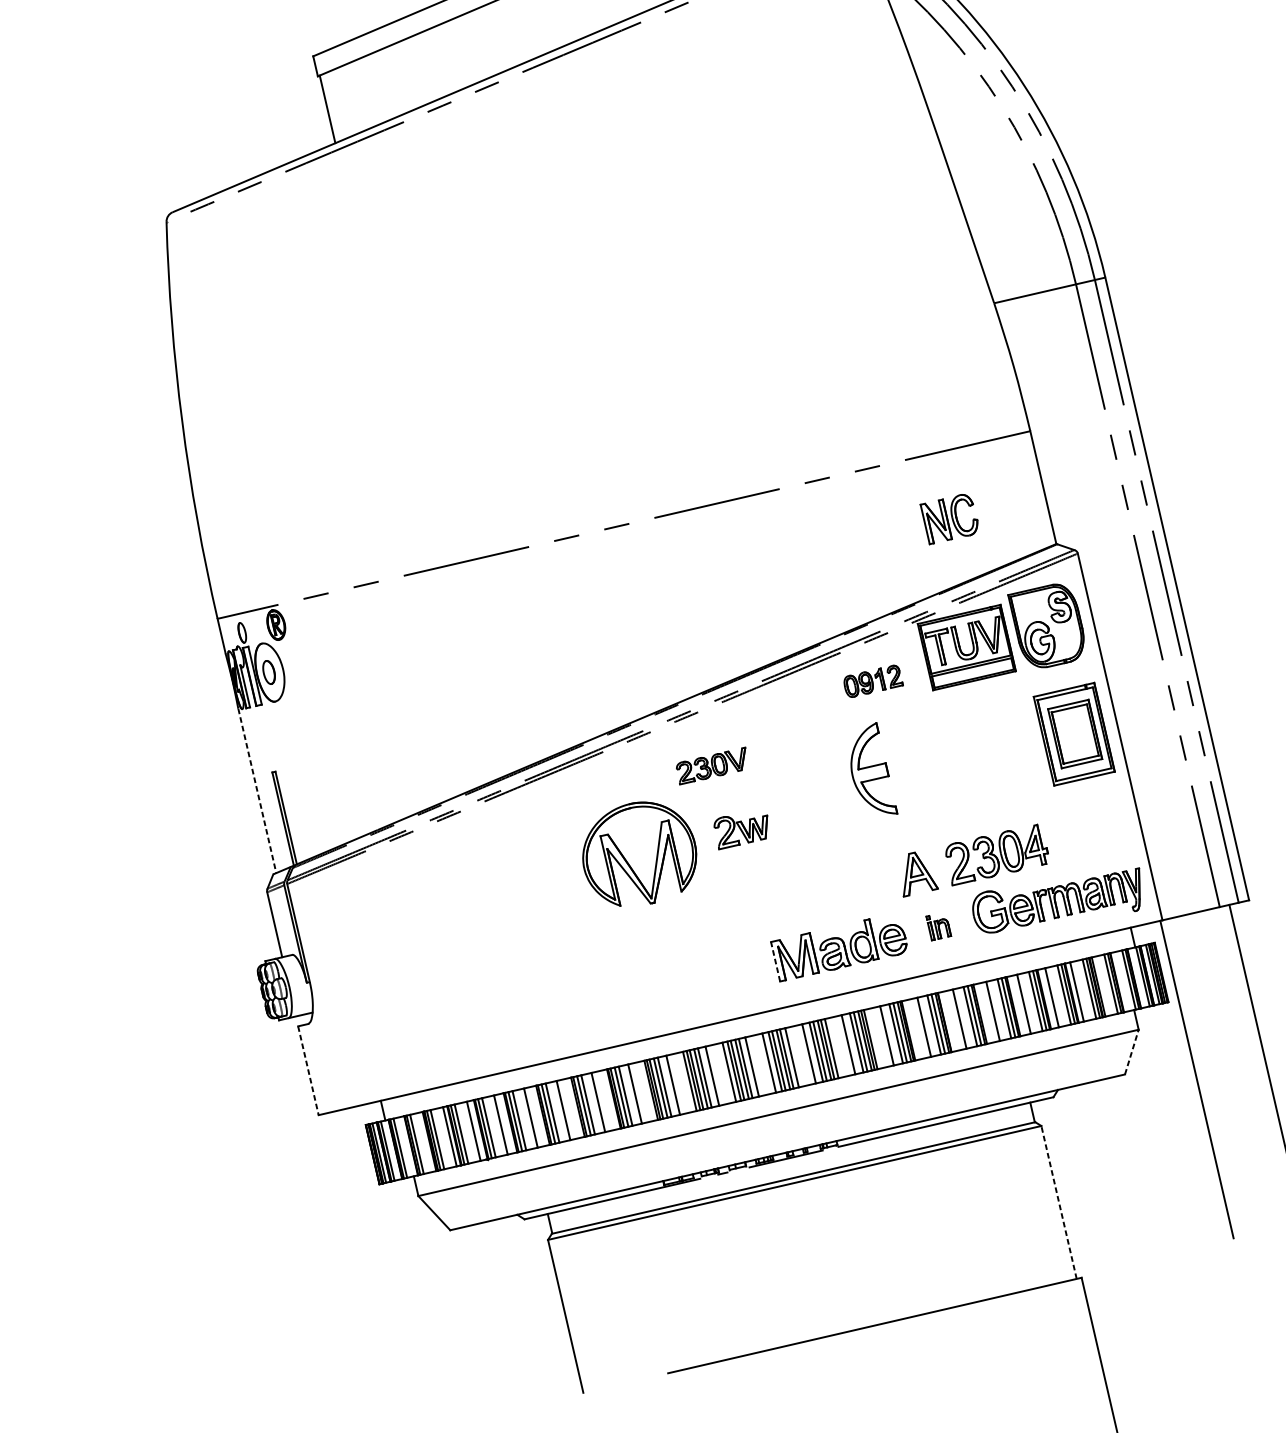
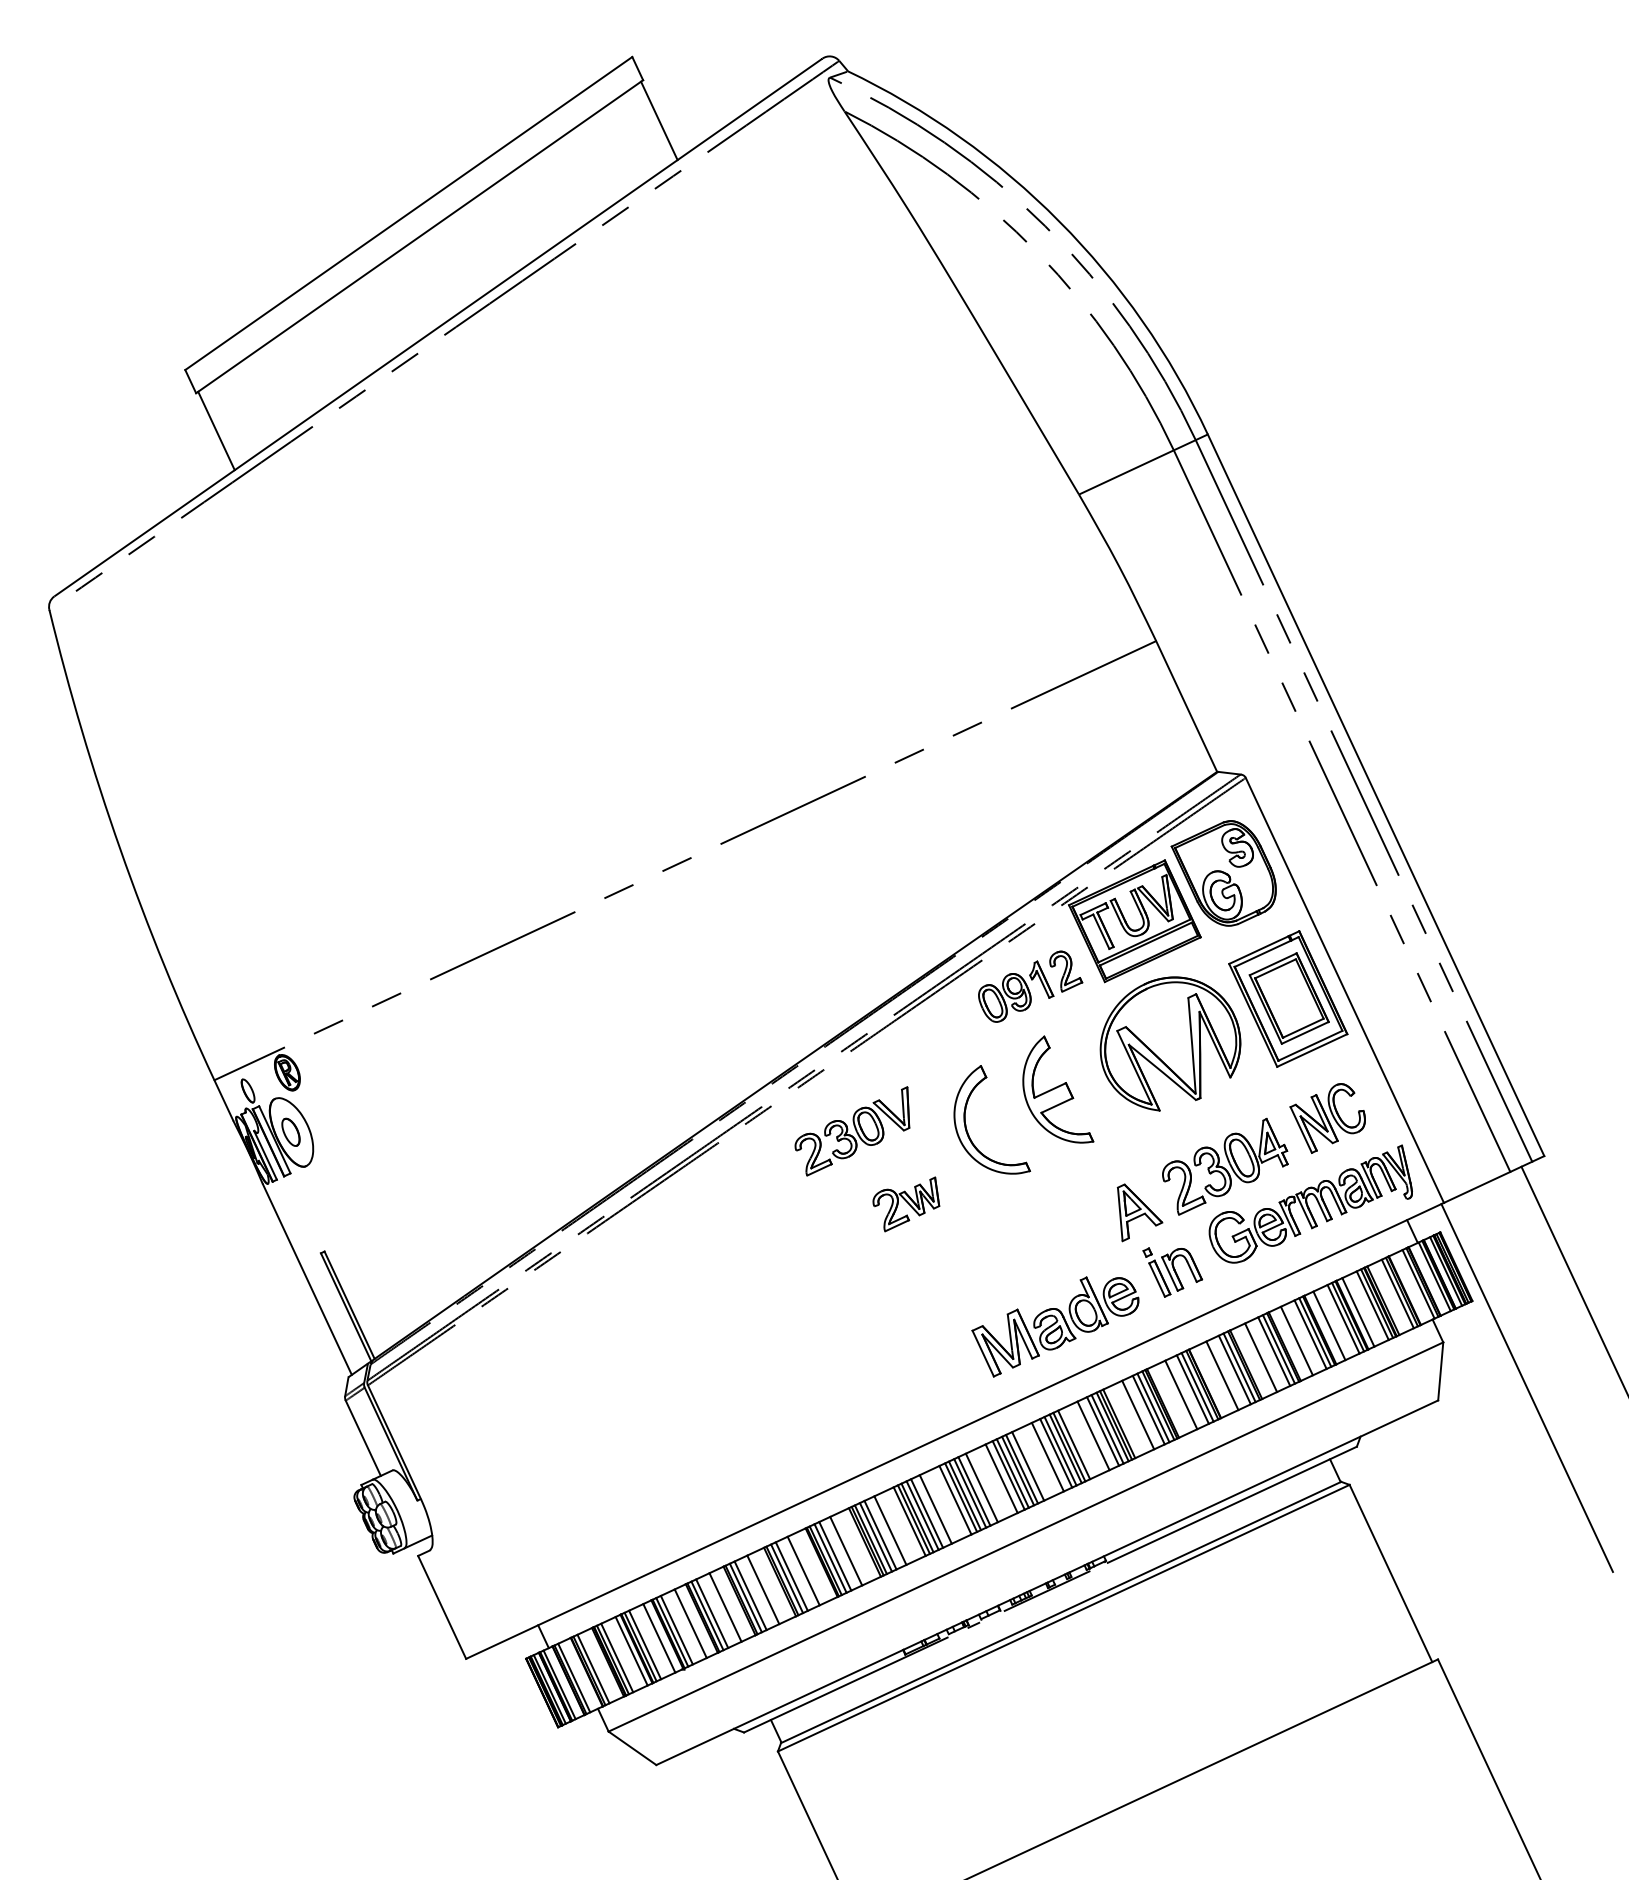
part: (947, 519) -> (1327, 1118), moved
part: (873, 681) -> (1030, 986), size x1.43
part: (710, 765) -> (852, 1131), size x1.43
part: (800, 779) -> (966, 1124), added
line: (257, 791) -> (307, 1280), dashed -> solid
part: (640, 854) -> (1170, 1043), moved
part: (937, 929) -> (1172, 1272), size x1.67
line: (775, 961) -> (983, 1353), dashed -> solid
line: (1131, 1051) -> (1440, 1370), dashed -> solid
line: (308, 1070) -> (442, 1607), dashed -> solid
line: (1058, 1202) -> (1390, 1573), dashed -> solid

